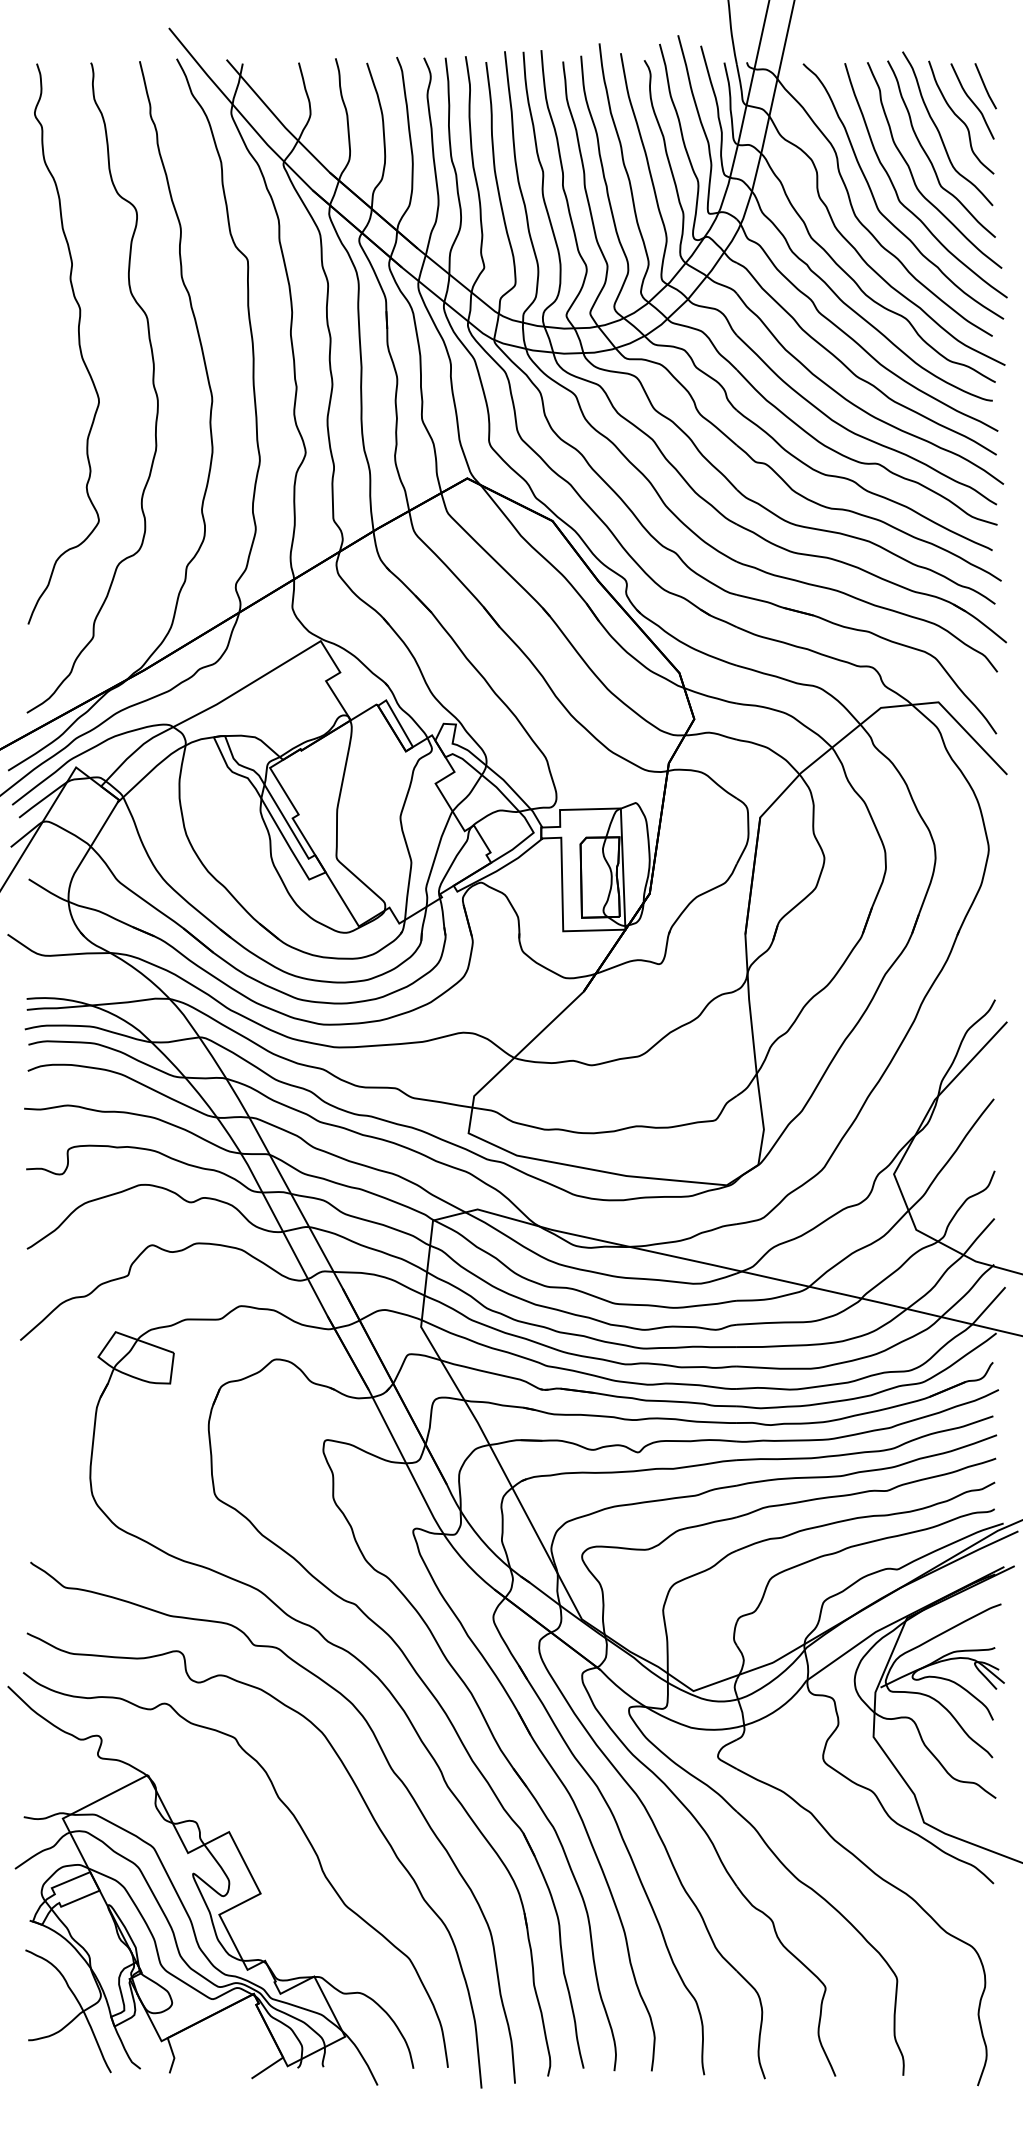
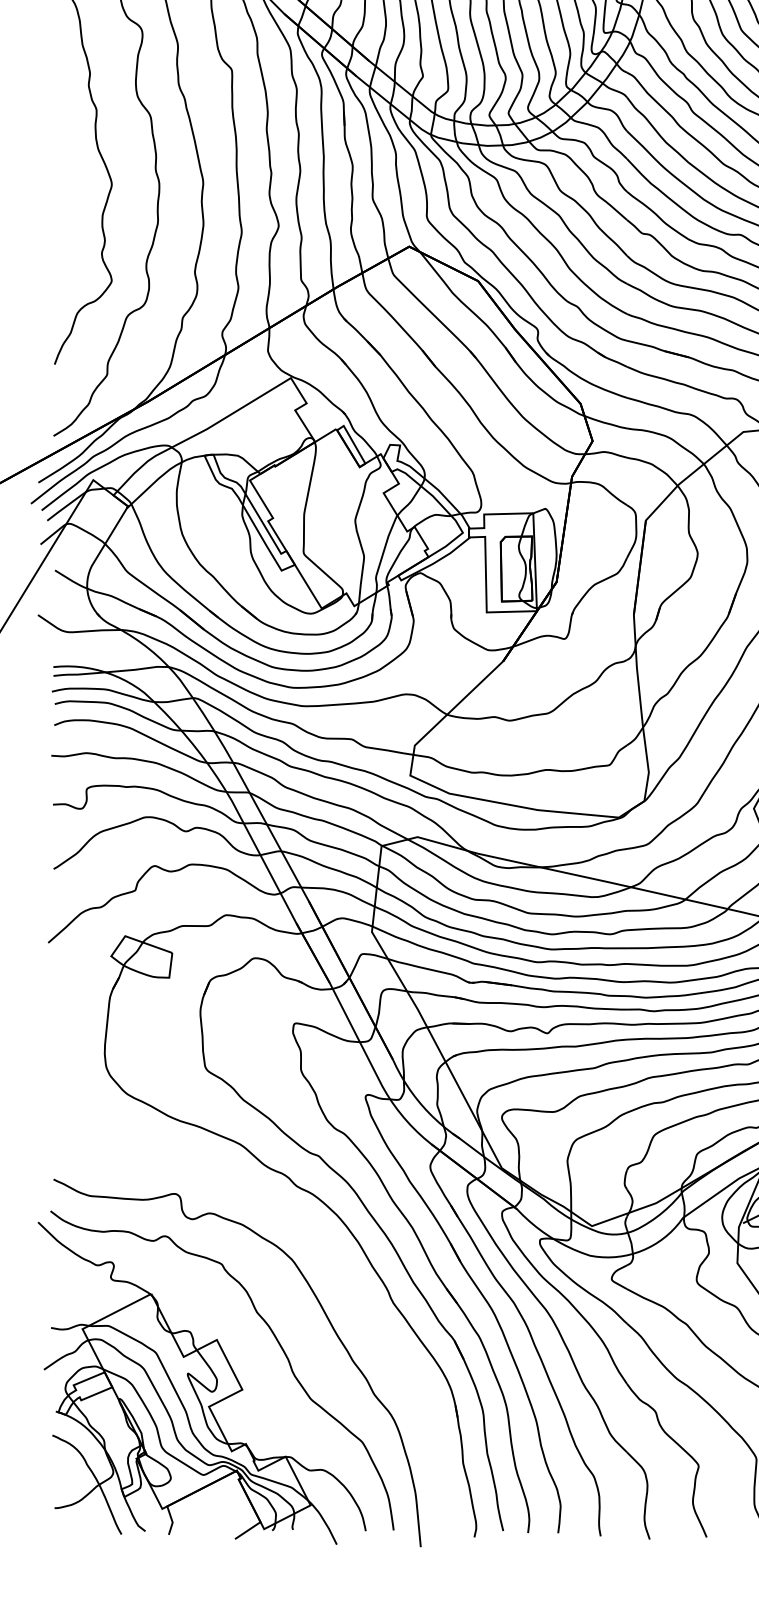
curve: (388, 1765) -> (345, 1286), removed

